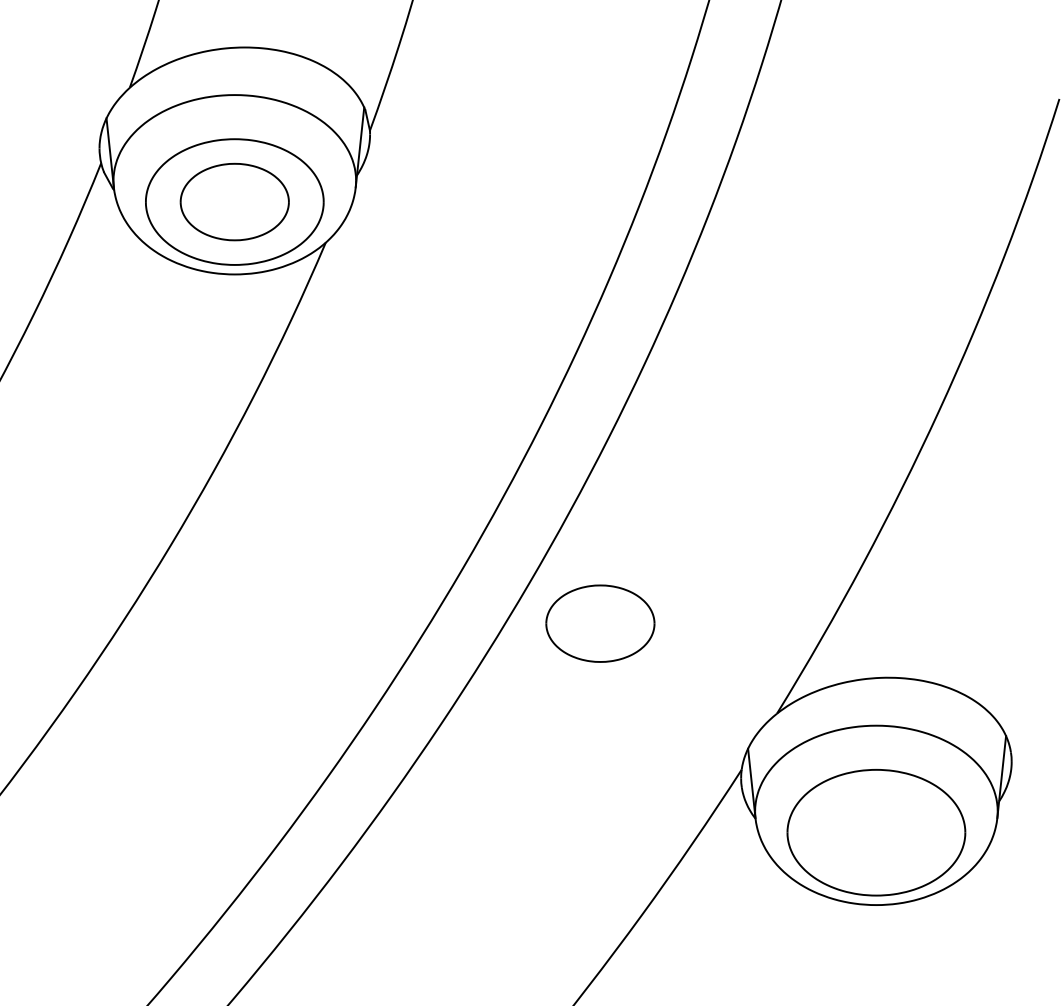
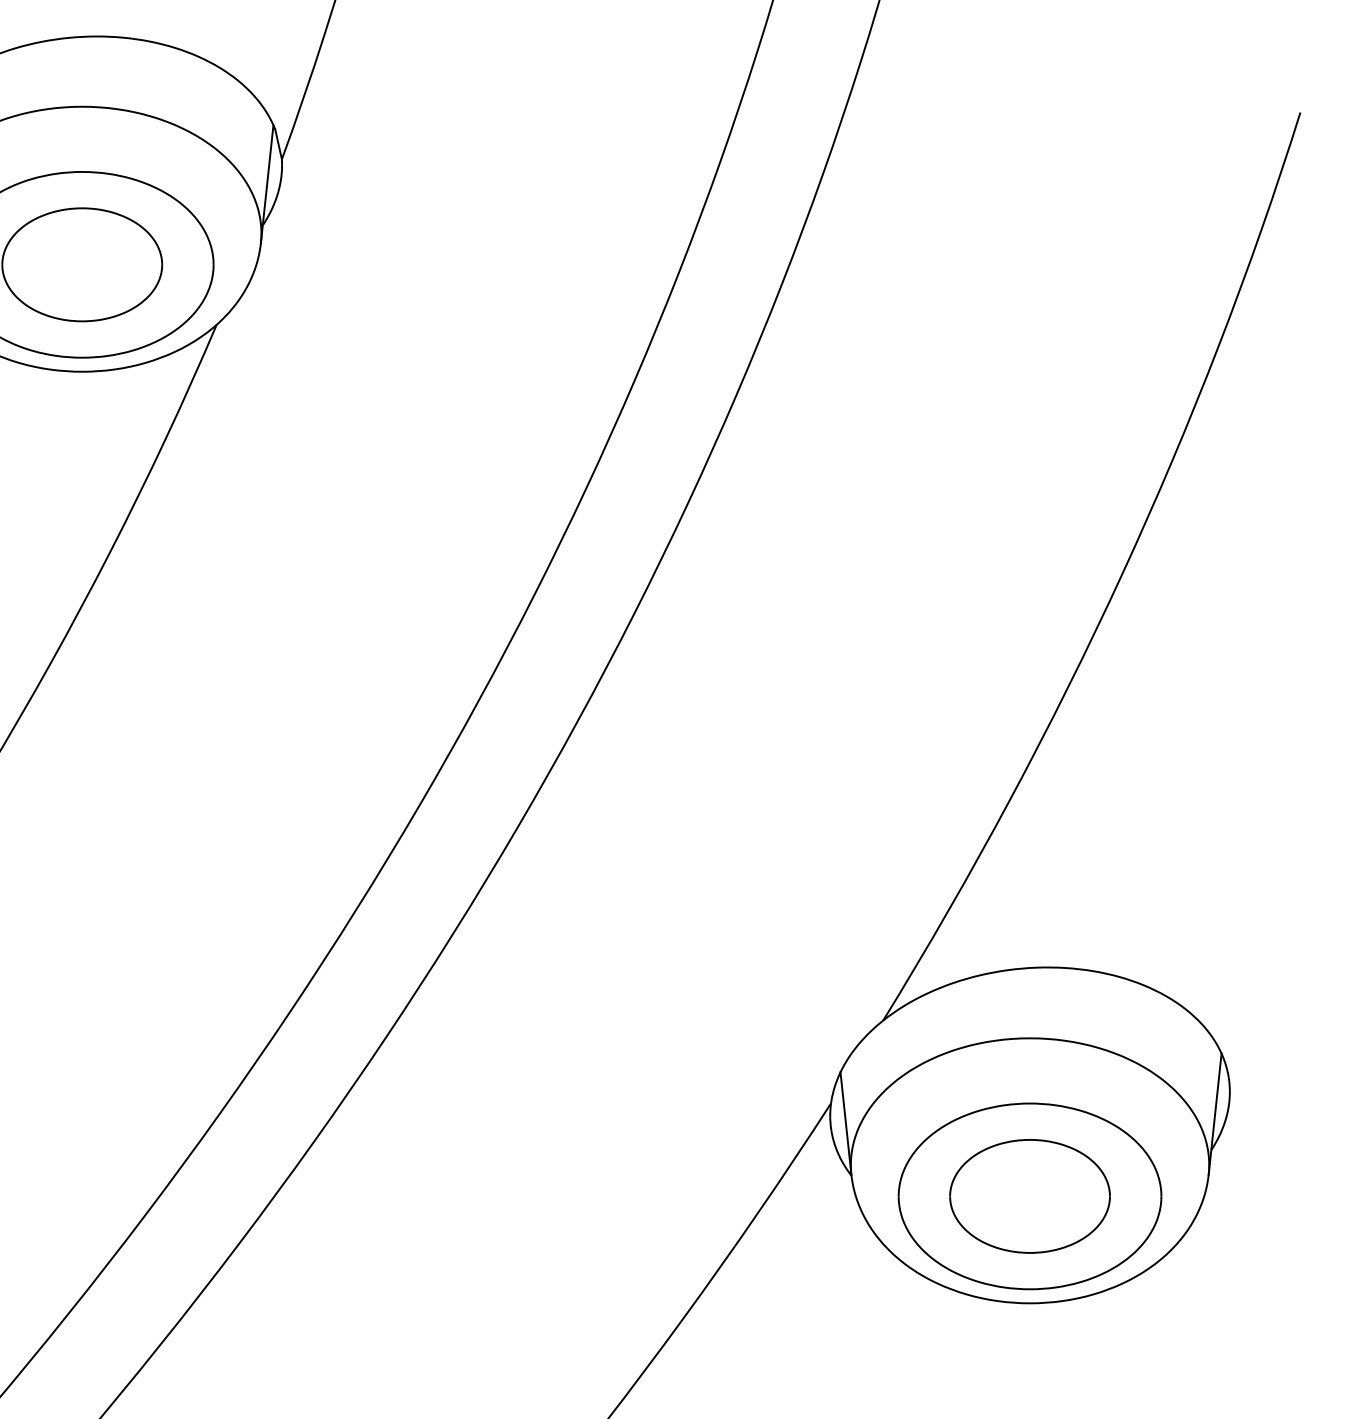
part: (600, 623) -> (1030, 1196), moved

